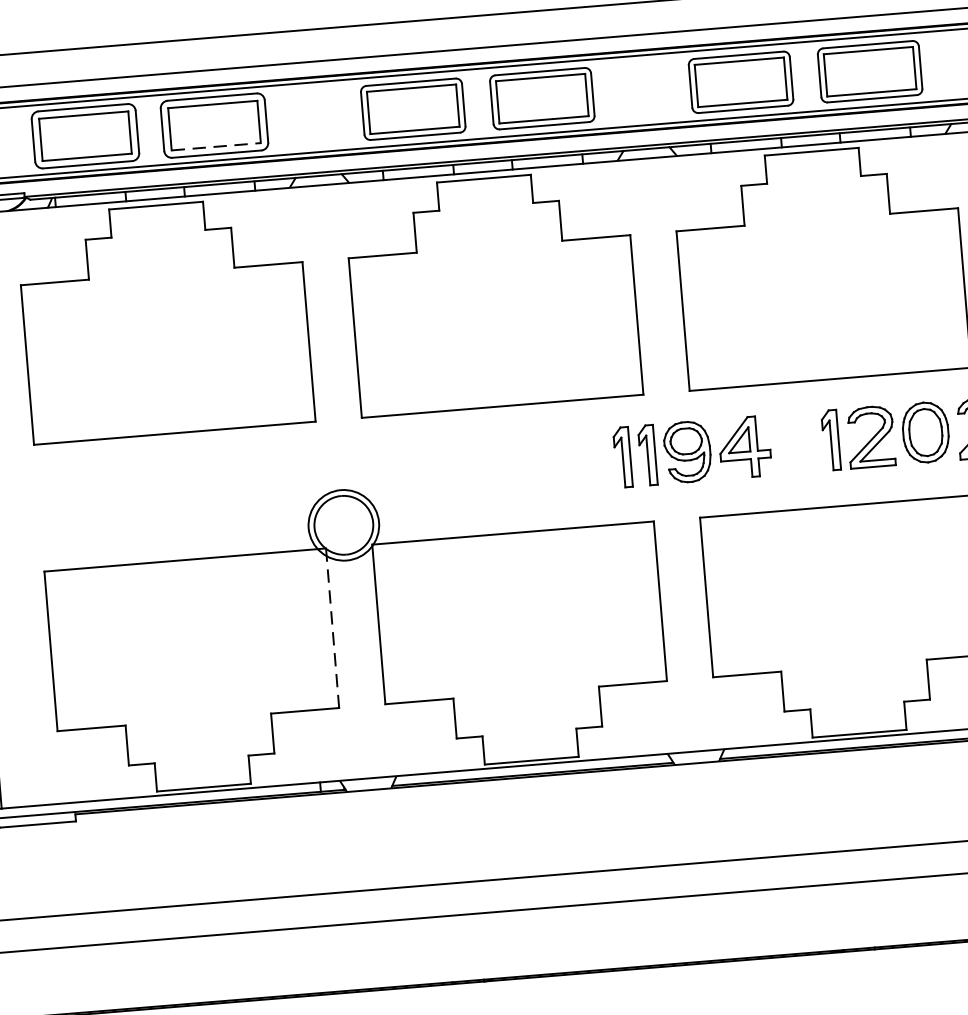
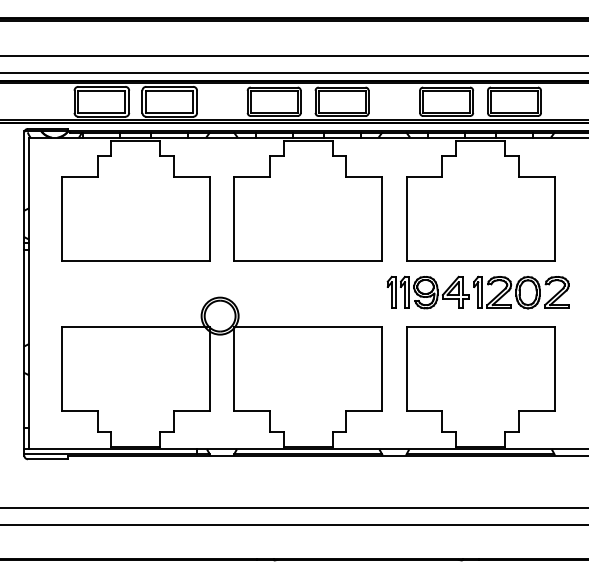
line: (217, 145) -> (170, 112), dashed -> solid
part: (690, 451) -> (427, 292), moved
line: (331, 628) -> (209, 369), dashed -> solid

